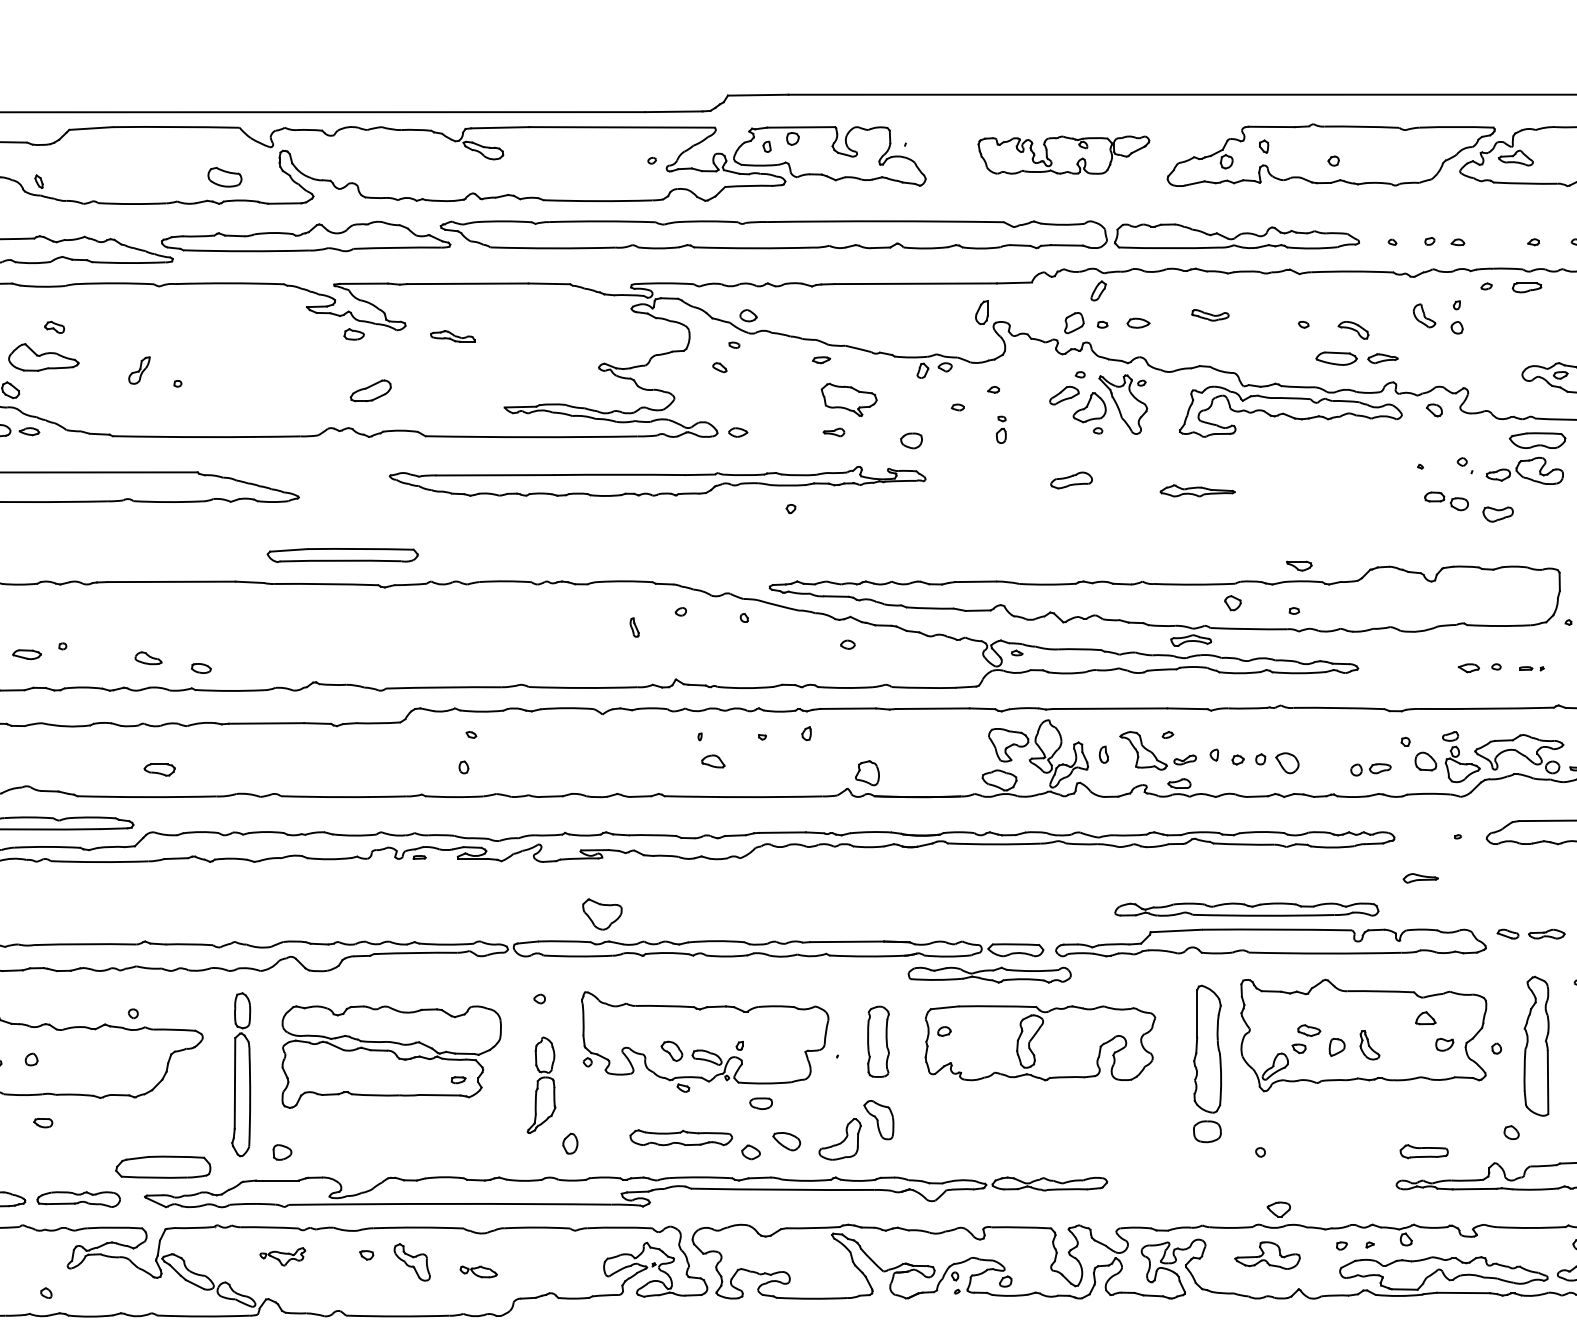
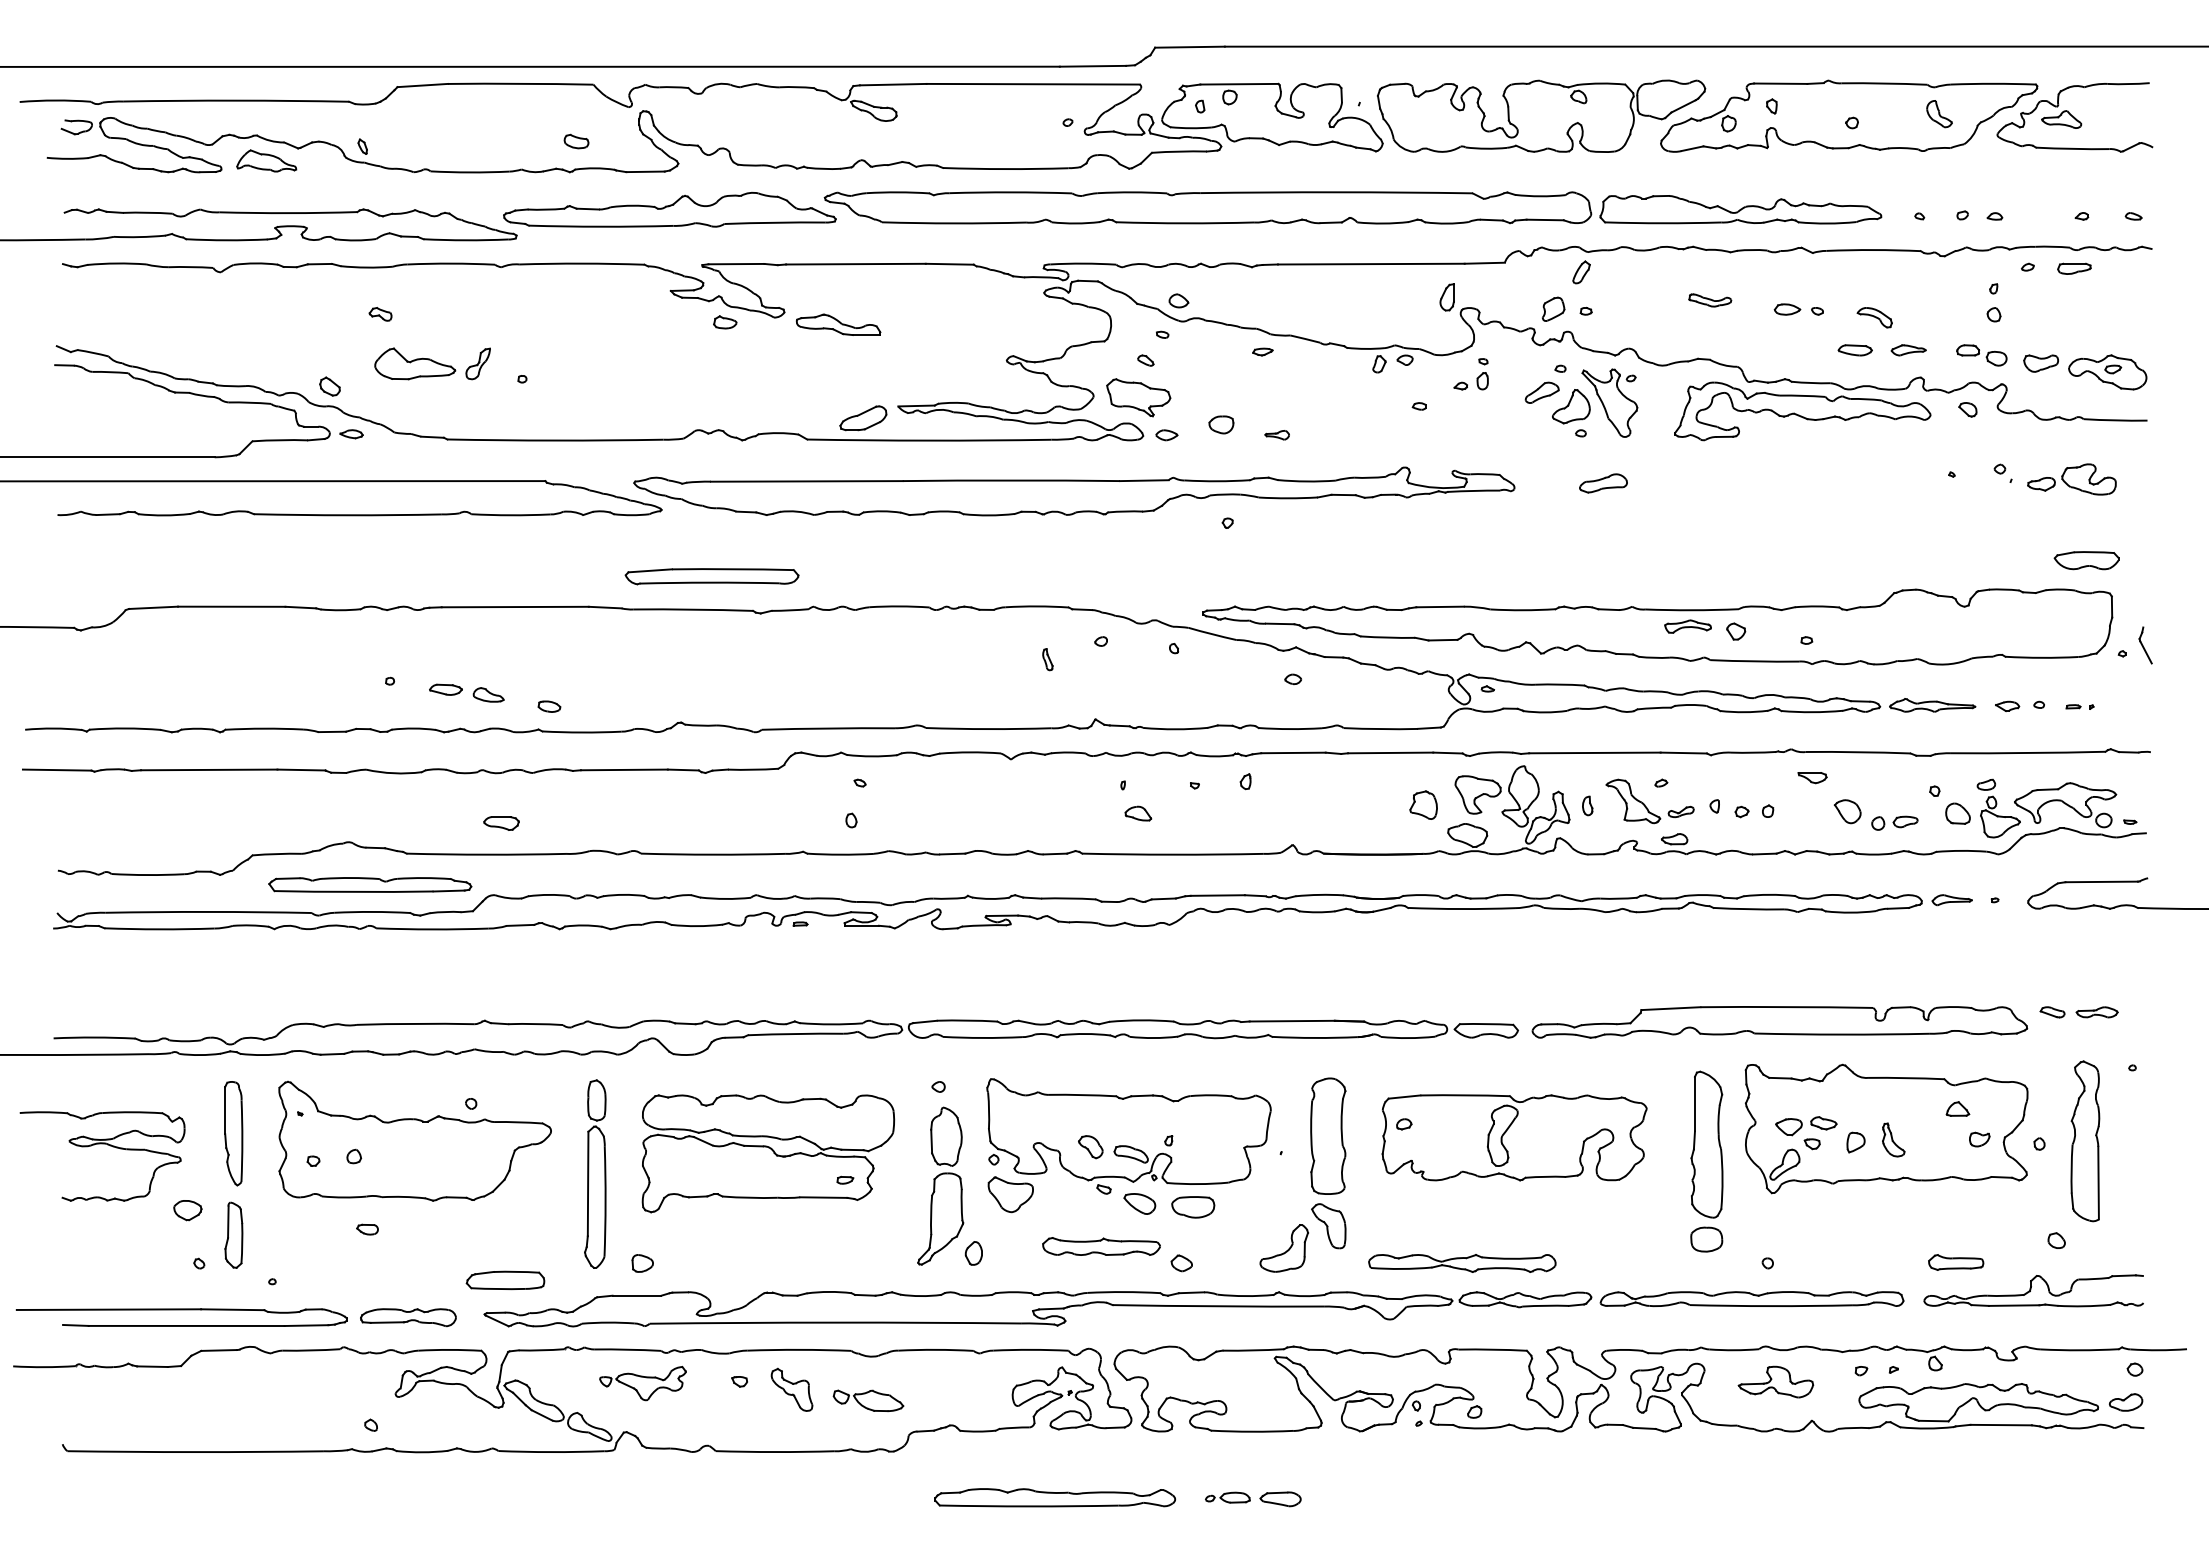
part: (1063, 154) -> (1541, 115), size x1.67
part: (224, 177) -> (576, 141), size x0.62
part: (1424, 316) -> (1939, 114), moved
part: (1138, 323) -> (1787, 309), moved
part: (452, 336) -> (838, 324), size x1.67
part: (44, 357) -> (415, 363), moved
part: (1335, 358) -> (1854, 350), size x0.71
part: (370, 391) -> (863, 418), moved
part: (849, 399) -> (1138, 397), moved
part: (1001, 430) -> (1482, 374), moved
part: (911, 440) -> (1221, 424), moved
part: (1537, 440) -> (2086, 560), moved
part: (1071, 480) -> (1603, 483), moved
part: (657, 481) -> (1074, 491), size x1.43
part: (1197, 490) -> (1932, 705), moved
part: (1446, 501) -> (1981, 355), moved
part: (1497, 514) -> (2040, 363), moved
part: (1299, 566) -> (1812, 778), moved
part: (1190, 640) -> (1687, 626), moved
part: (26, 654) -> (445, 689), moved
part: (1287, 763) -> (1847, 811), moved
part: (867, 772) -> (1423, 804), moved
part: (1420, 878) -> (1951, 900), moved
part: (1246, 909) -> (1751, 1299), moved
part: (602, 914) -> (1010, 1194), moved
part: (989, 975) -> (1462, 1263), moved
part: (878, 1041) -> (1328, 1135), size x1.43
part: (541, 1084) -> (940, 1185), size x1.43
part: (761, 1103) -> (1193, 1207), size x1.67
part: (786, 1141) -> (1139, 1203), moved
part: (163, 1167) -> (505, 1280), size x0.71
part: (1278, 1209) -> (1788, 1127), moved
part: (282, 1256) -> (642, 1383), size x1.67
part: (478, 1271) -> (868, 1400), size x1.67

